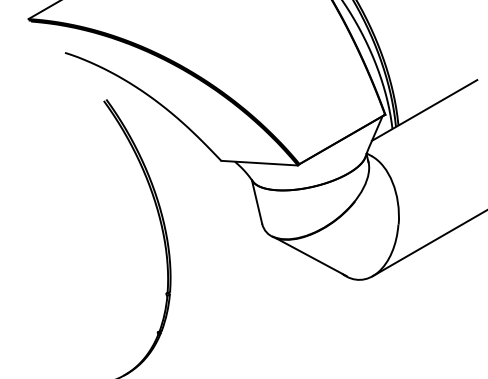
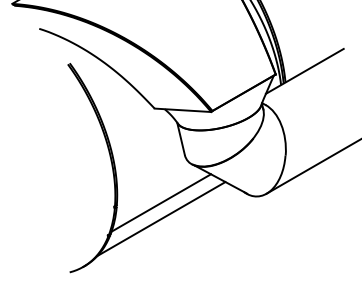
line: (230, 287) -> (161, 202), added
line: (230, 309) -> (161, 218), added

